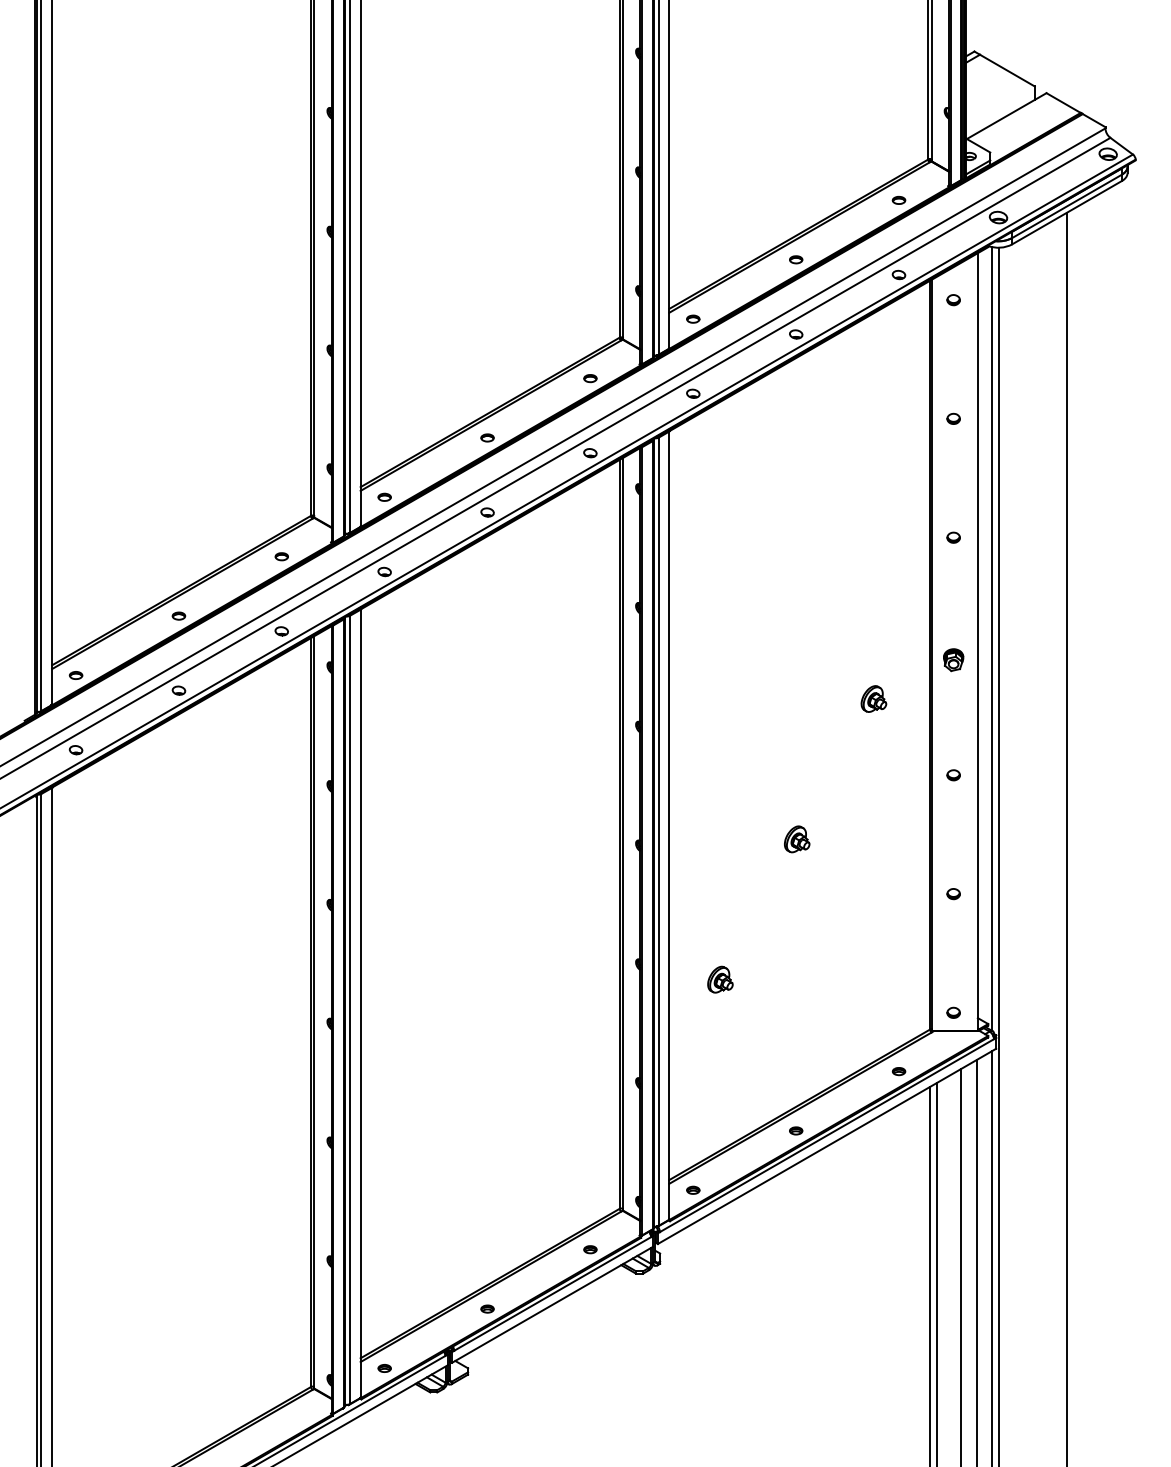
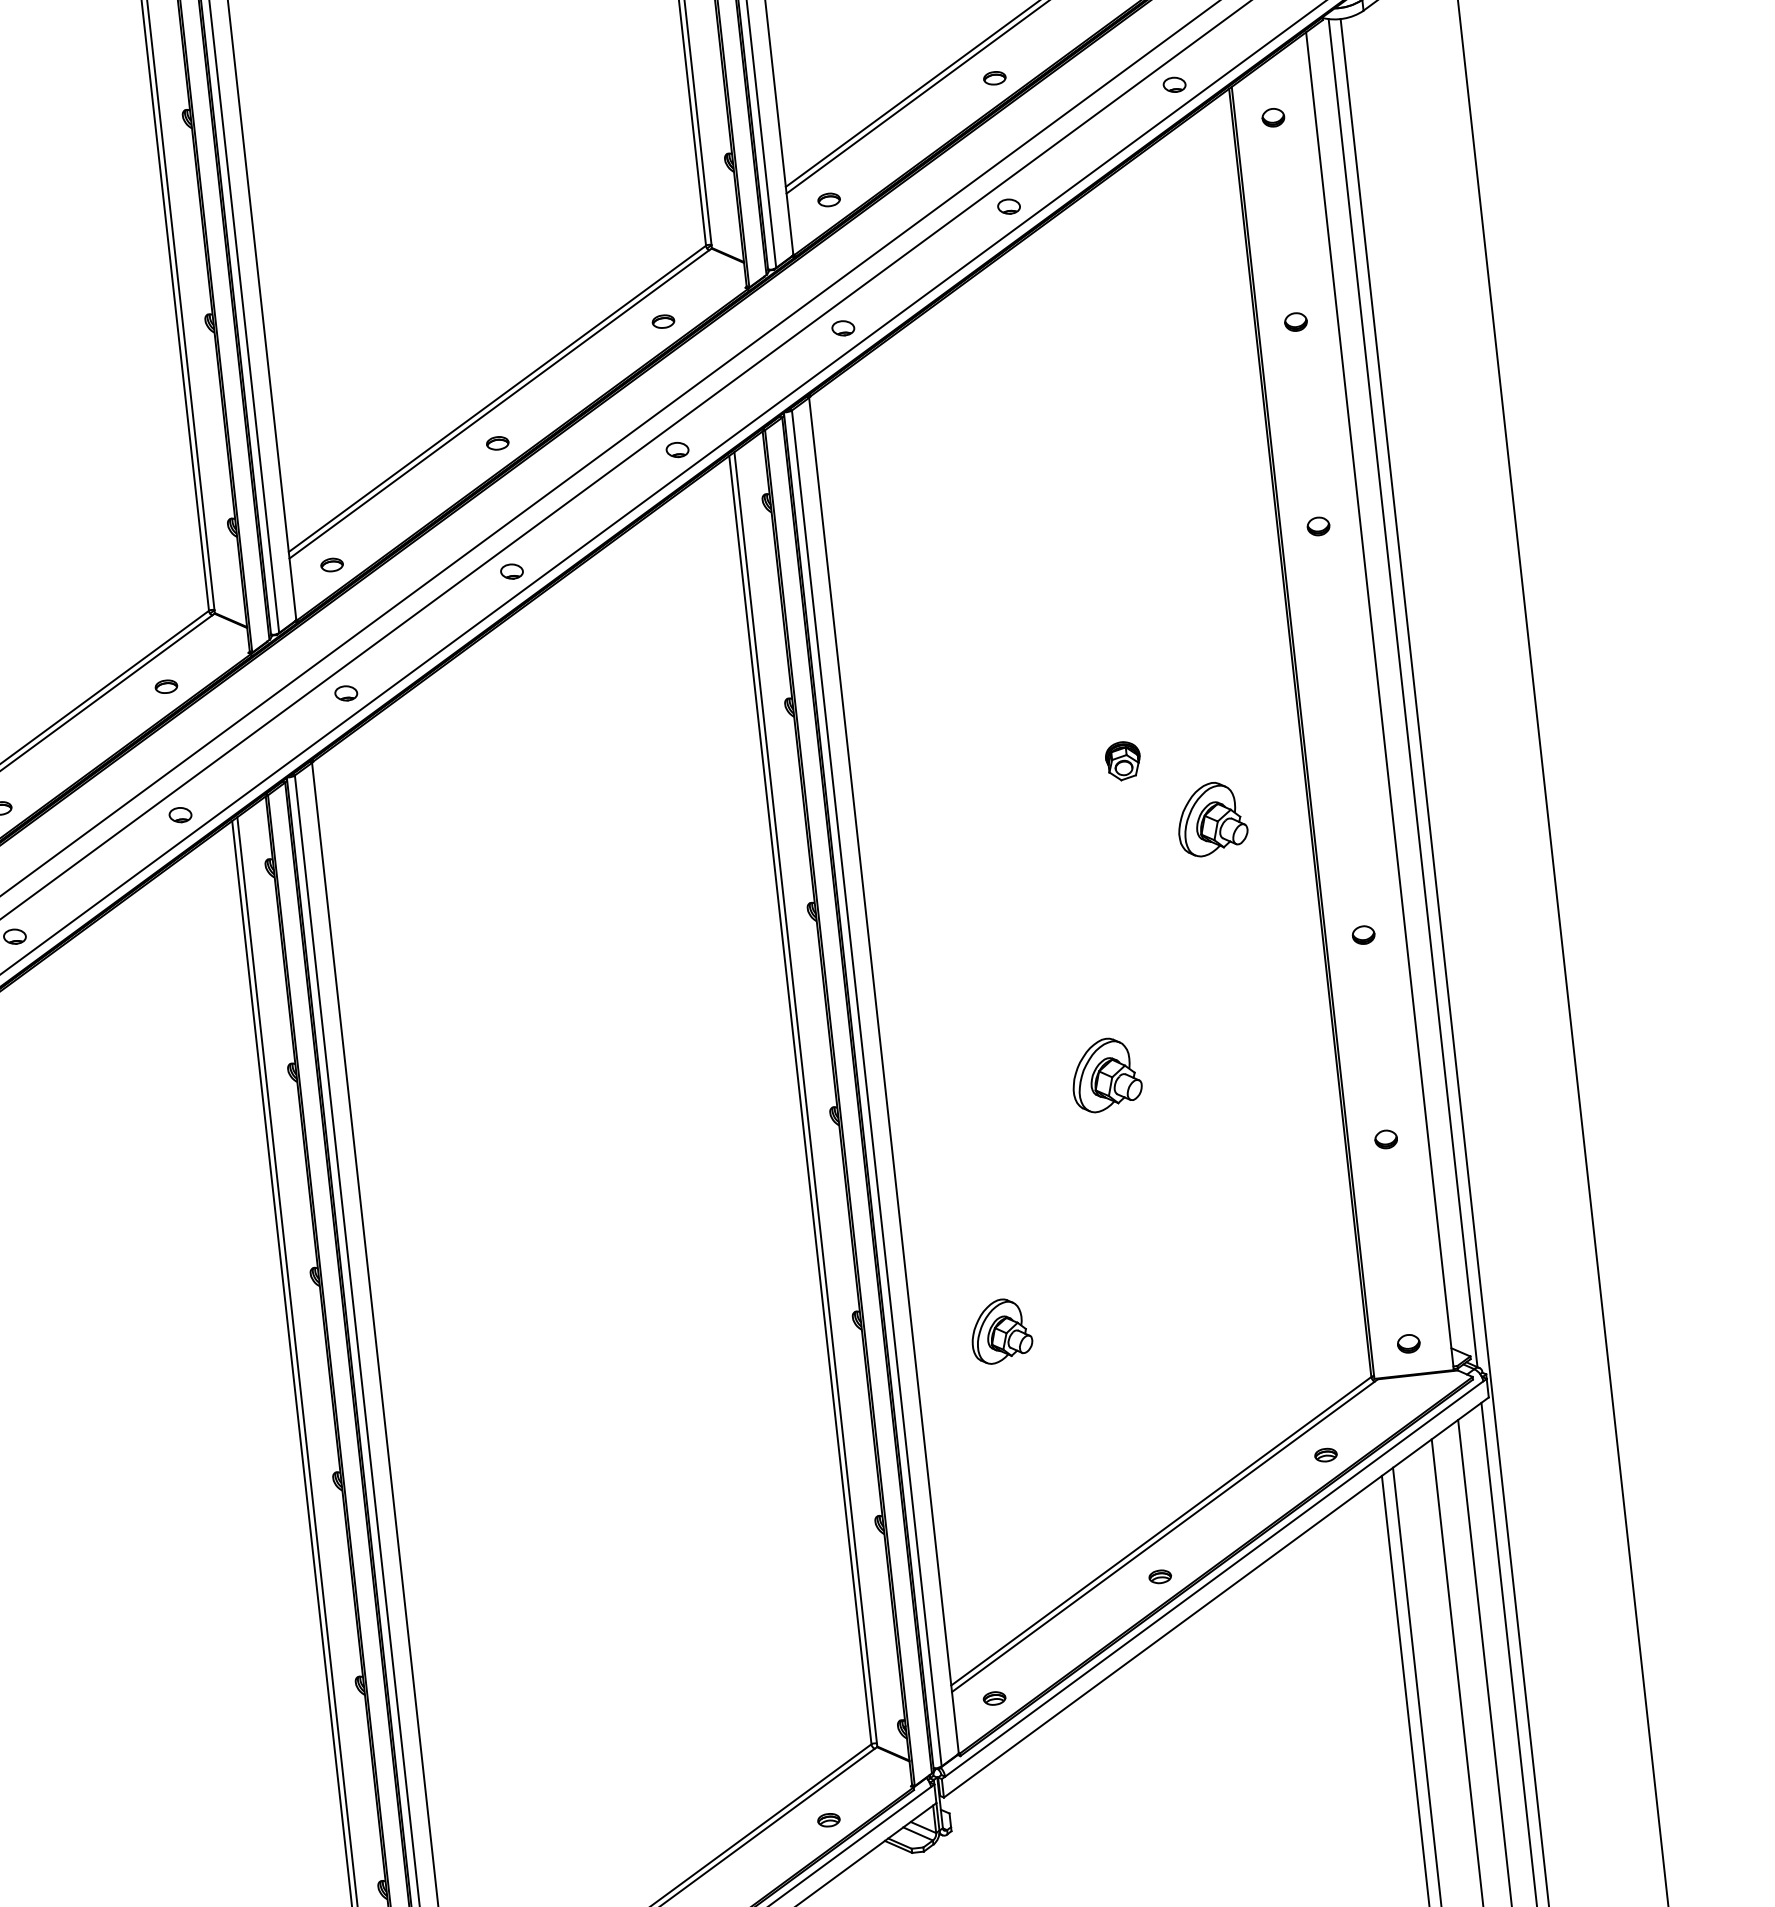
part: (953, 660) -> (1123, 761), moved
part: (873, 698) -> (1211, 818), size x1.6
part: (797, 839) -> (1107, 1075), size x1.6
part: (720, 979) -> (1001, 1330), size x1.4

